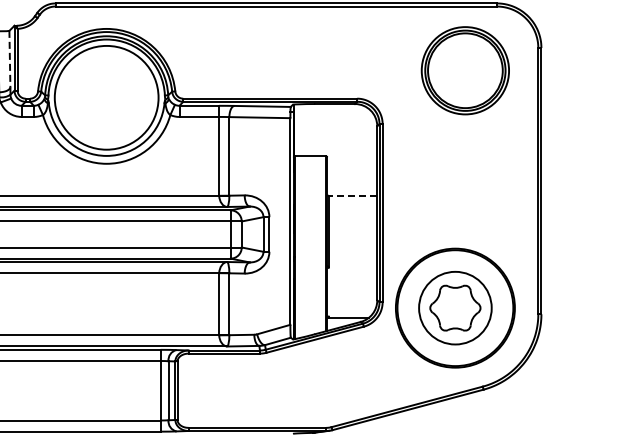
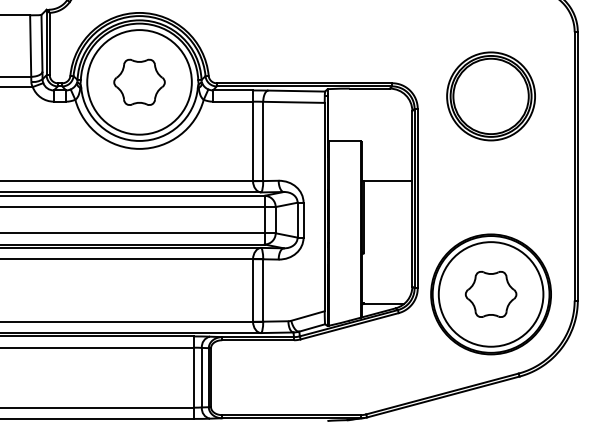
line: (9, 59) -> (41, 43), dashed -> solid
part: (464, 70) -> (490, 96), moved
part: (106, 97) -> (139, 82), added
line: (353, 196) -> (388, 181), dashed -> solid
circle: (455, 308) -> (491, 294), size x1.43

